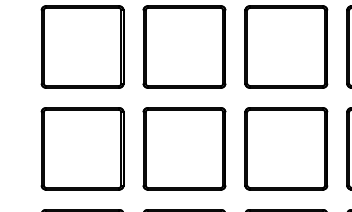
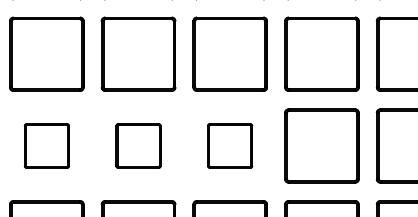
part: (82, 148) -> (46, 145), size x0.6
part: (184, 148) -> (138, 145), size x0.6
part: (285, 148) -> (229, 145), size x0.6

